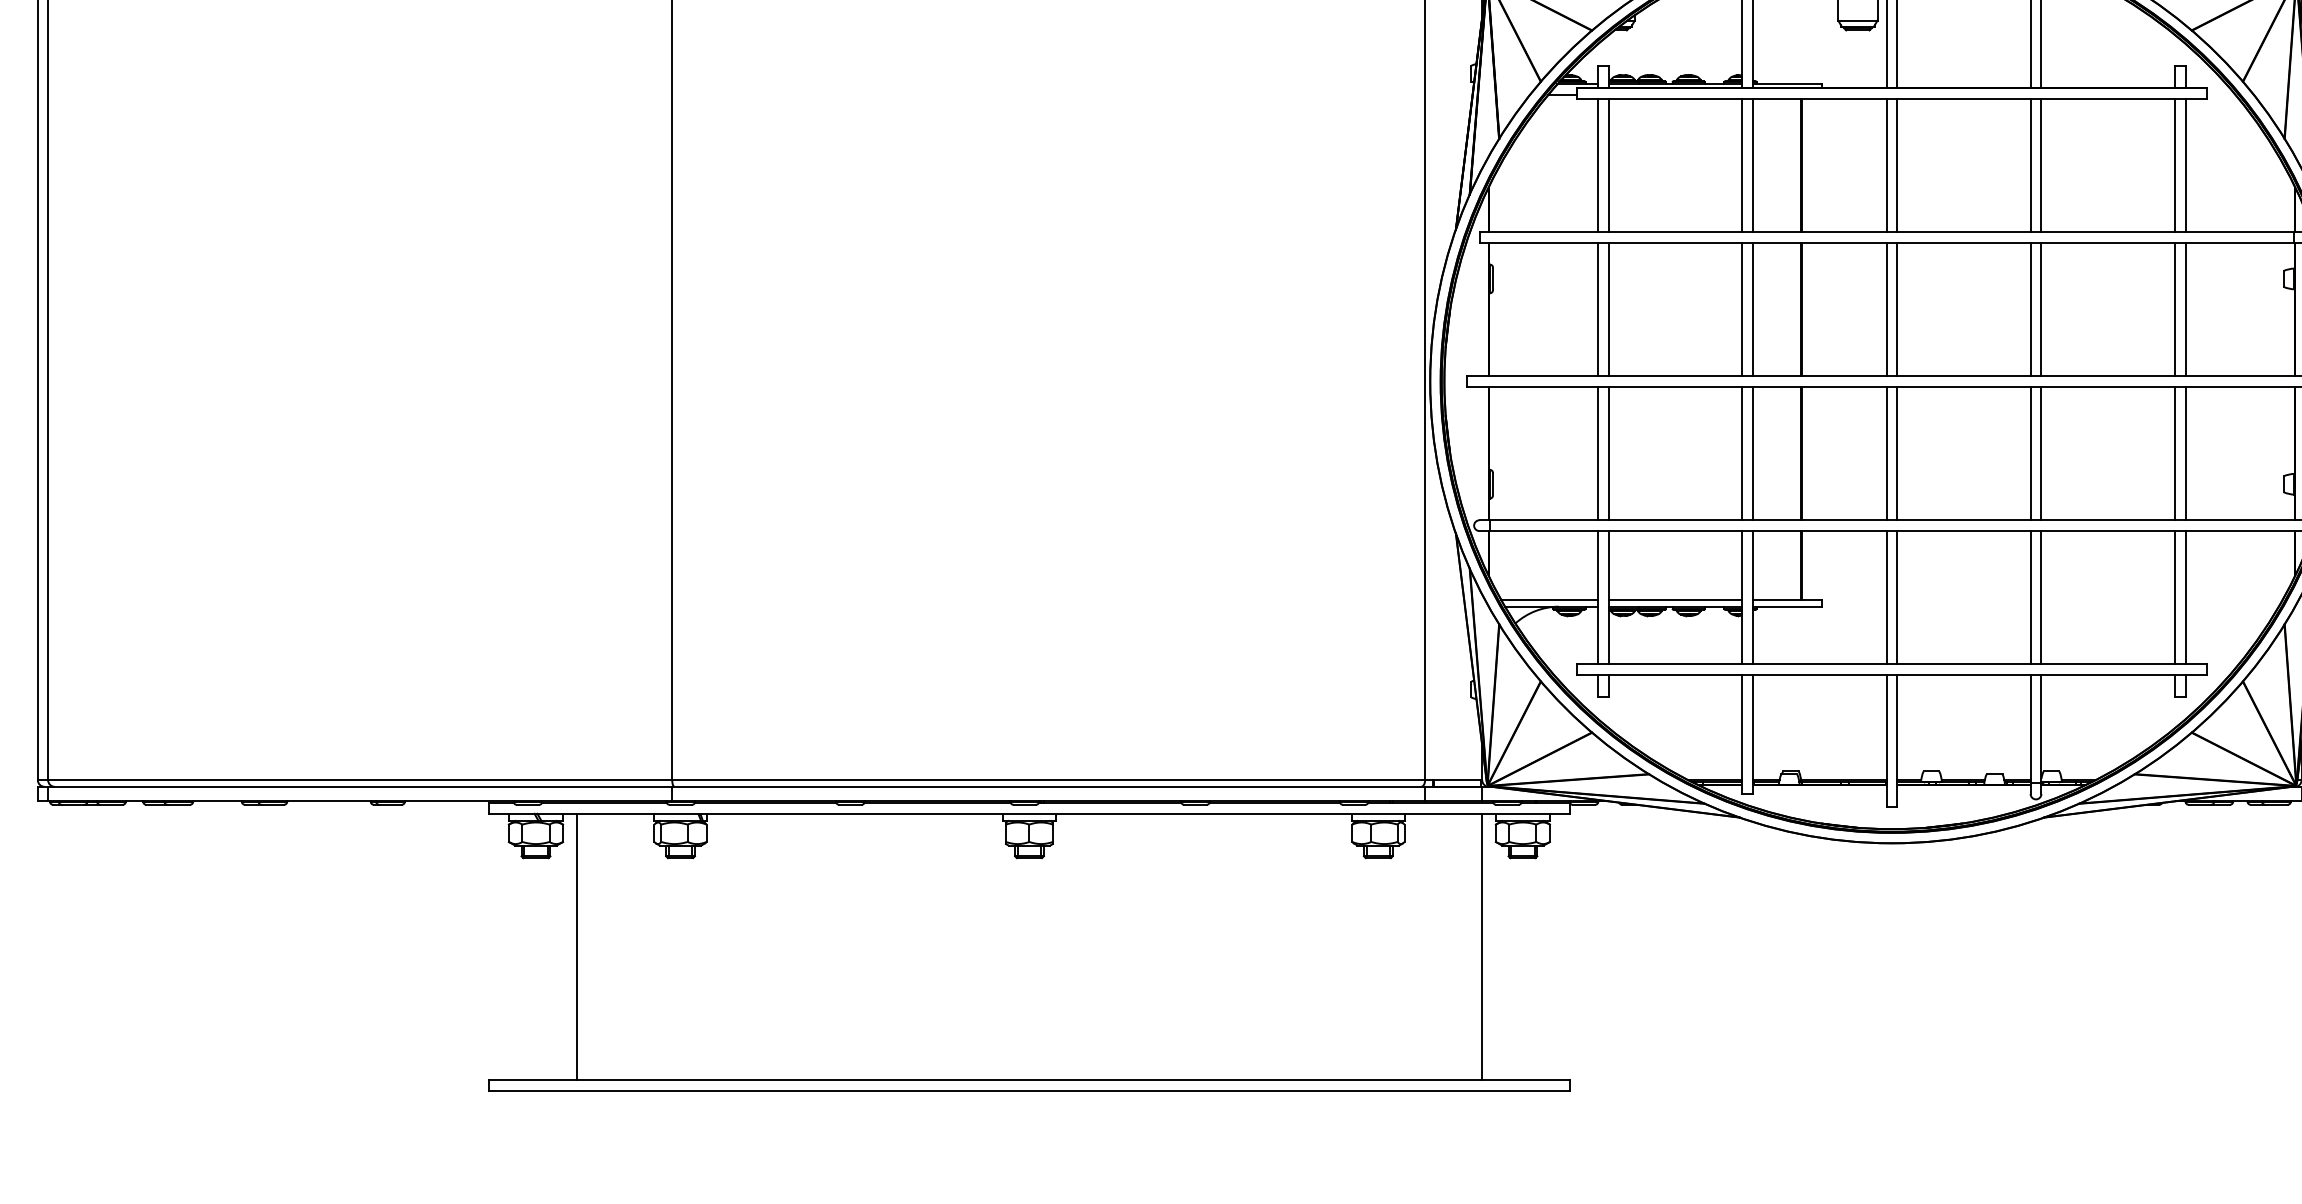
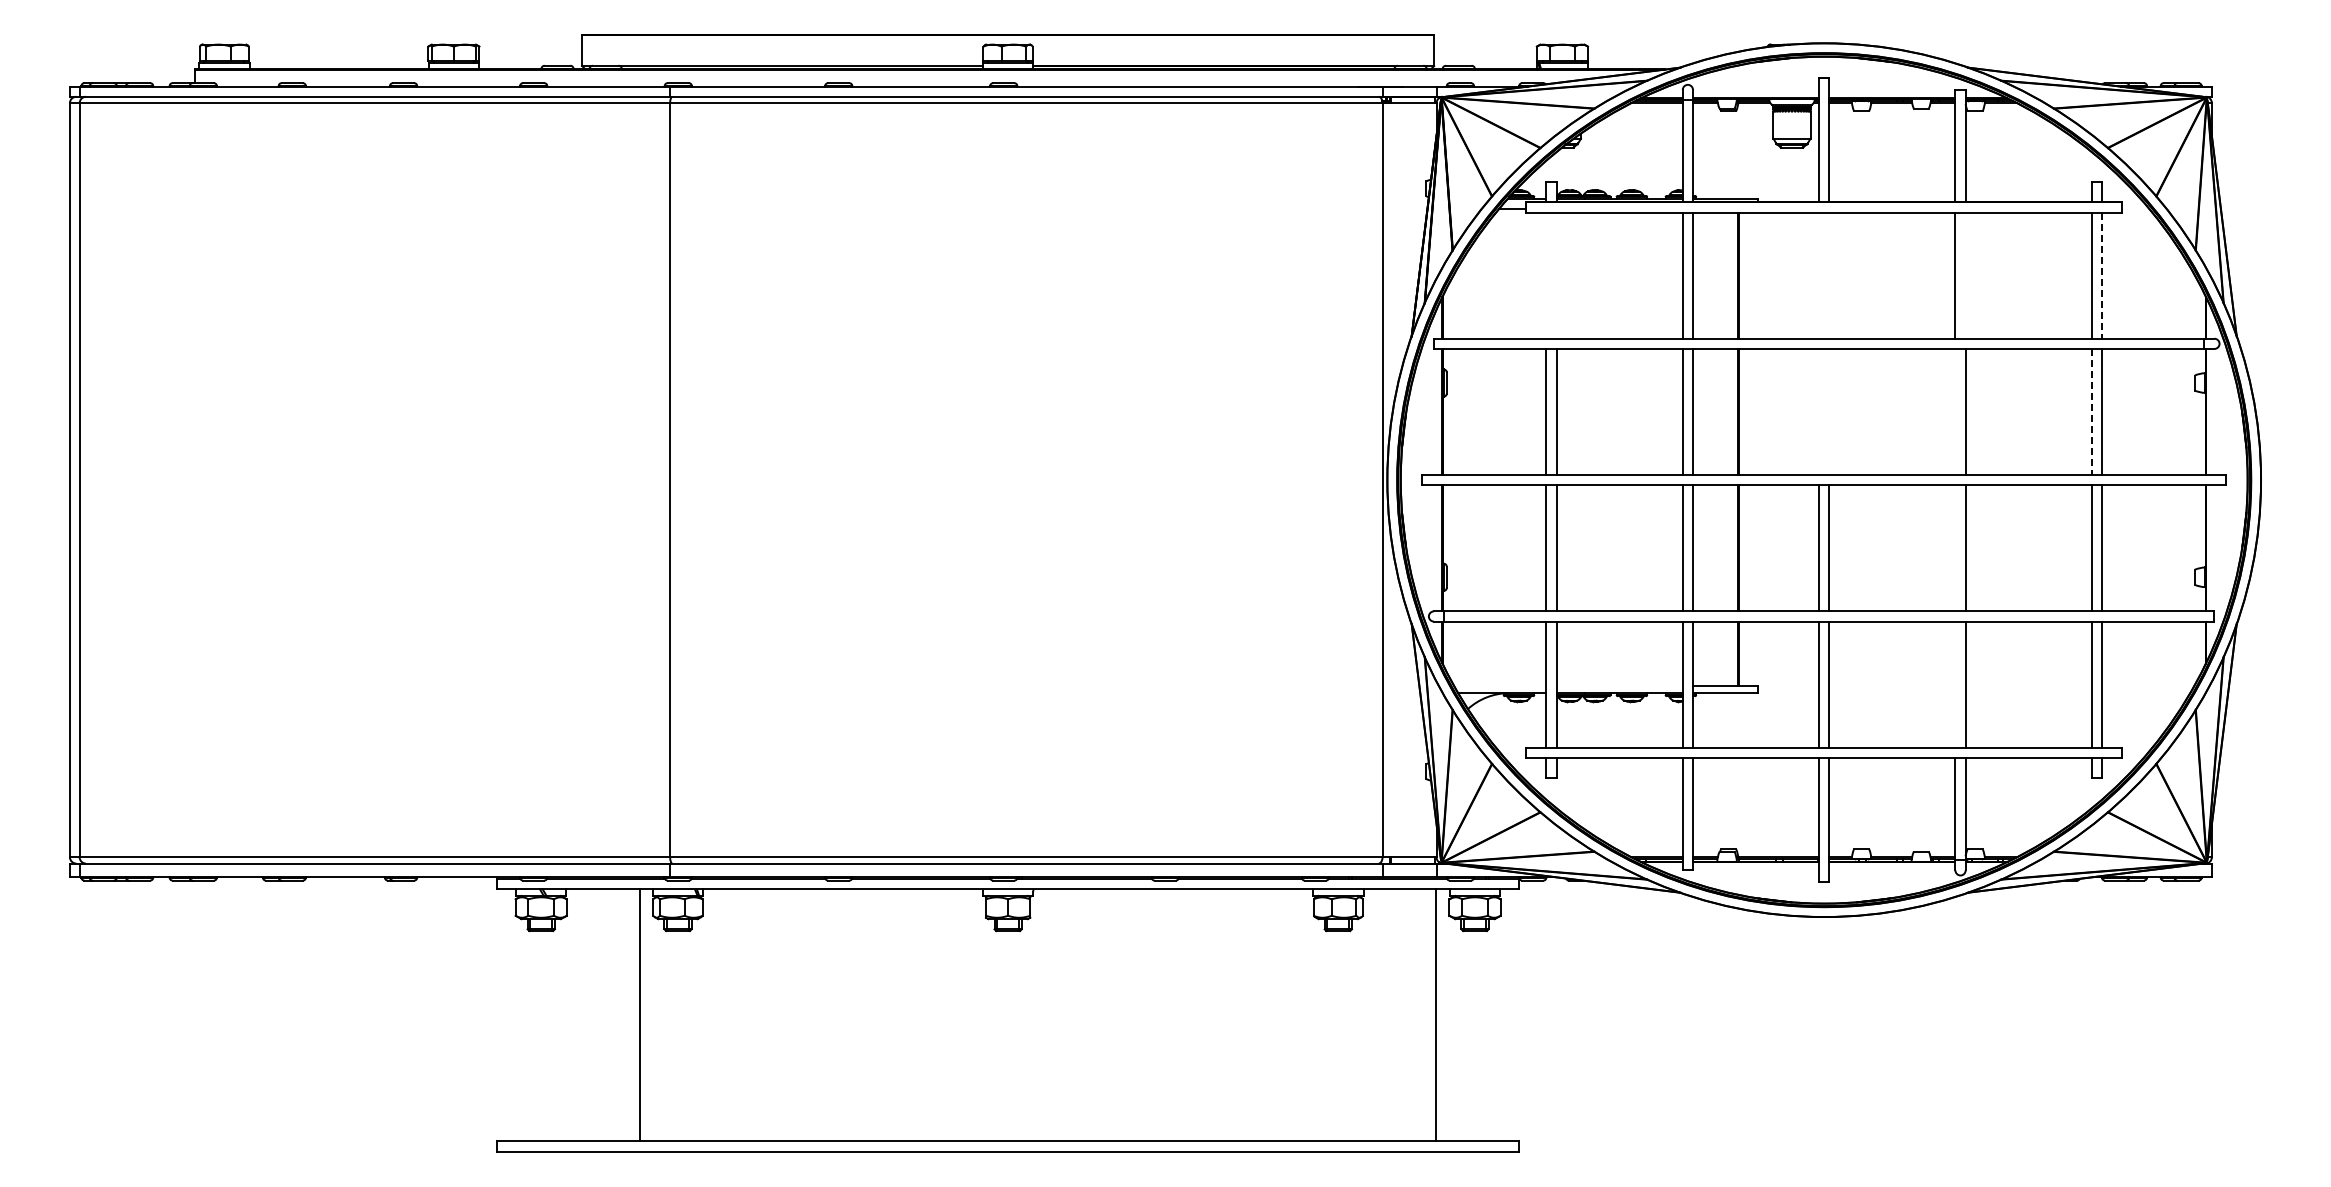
line: (1598, 165) -> (1546, 275), removed
line: (1608, 165) -> (1556, 275), removed
line: (1886, 165) -> (1819, 275), removed
line: (1897, 165) -> (1829, 275), removed
line: (2041, 165) -> (1965, 275), removed
line: (2185, 166) -> (2101, 276), solid -> dashed
line: (1886, 309) -> (1819, 411), removed
line: (1897, 309) -> (1829, 411), removed
line: (2030, 309) -> (1955, 411), removed
line: (2174, 310) -> (2091, 412), solid -> dashed
line: (2030, 453) -> (1955, 548), removed
line: (2030, 597) -> (1955, 684), removed
line: (1549, 599) -> (1500, 686), removed
line: (1675, 599) -> (1619, 686), removed
line: (577, 947) -> (640, 1015), moved

